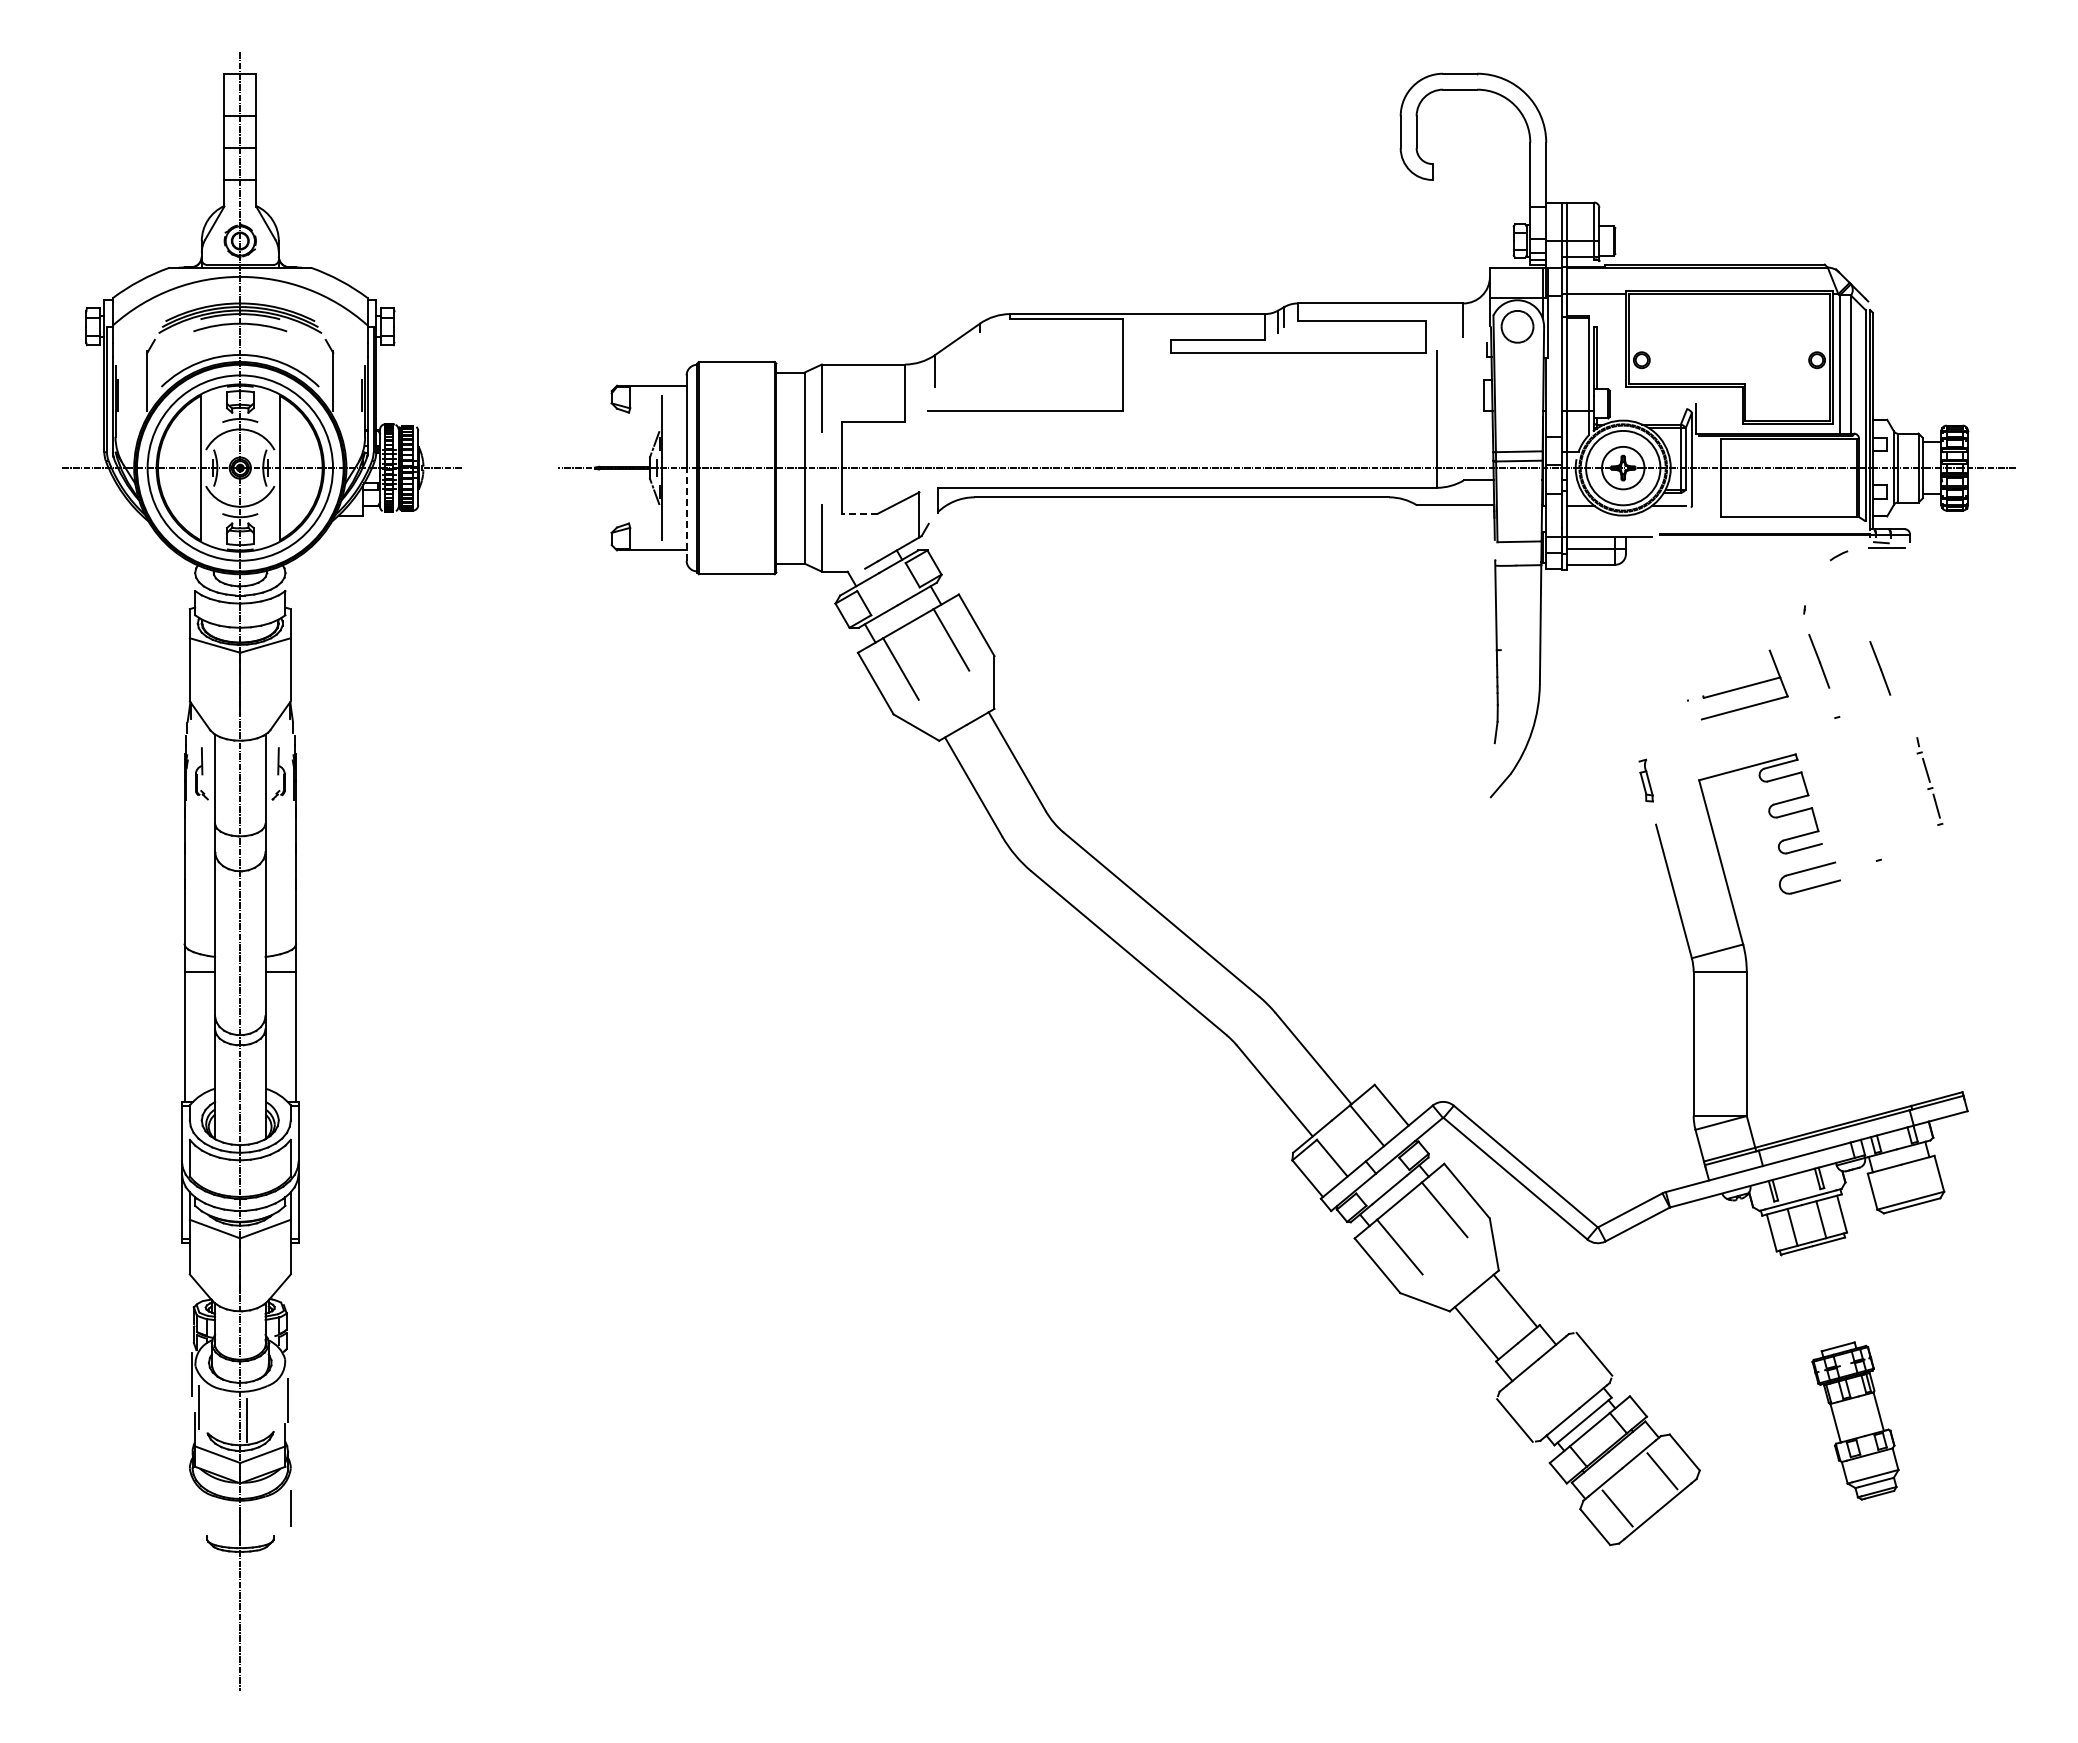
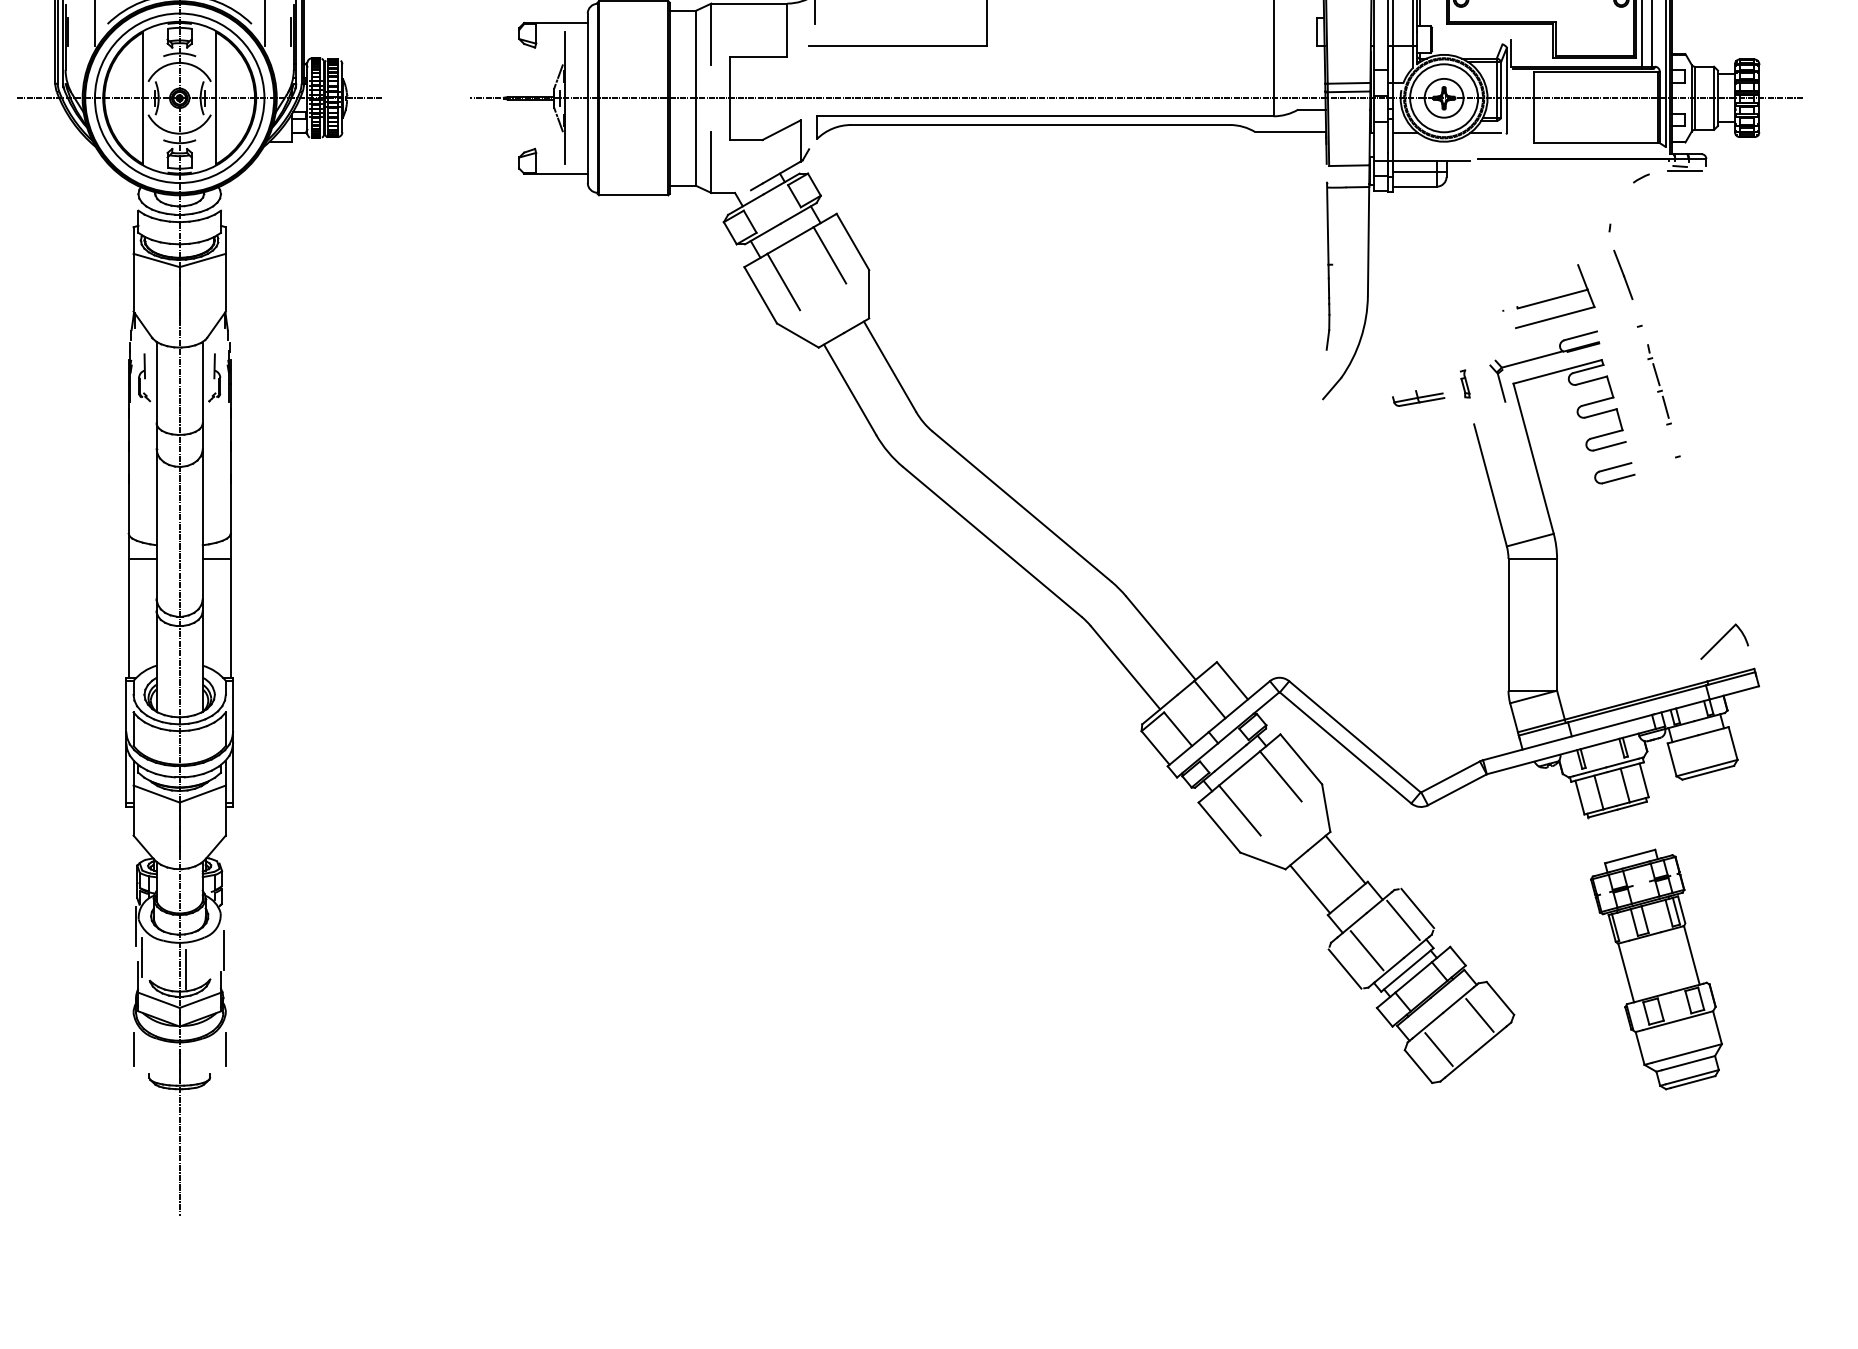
line: (686, 513) -> (587, 139), dashed -> solid
line: (859, 513) -> (745, 139), dashed -> solid
line: (1880, 668) -> (1679, 281), removed
part: (1729, 752) -> (1541, 358), added
part: (1646, 780) -> (1465, 383), size x0.71
part: (1929, 781) -> (1659, 384), moved
part: (1595, 796) -> (1418, 398), added
part: (1809, 878) -> (1614, 473), size x0.71
part: (1929, 1062) -> (1724, 641), added
line: (1578, 1366) -> (1403, 919), added
line: (1538, 1400) -> (1366, 950), added
part: (1855, 1420) -> (1656, 969), size x1.67
line: (189, 1508) -> (133, 1049), added

